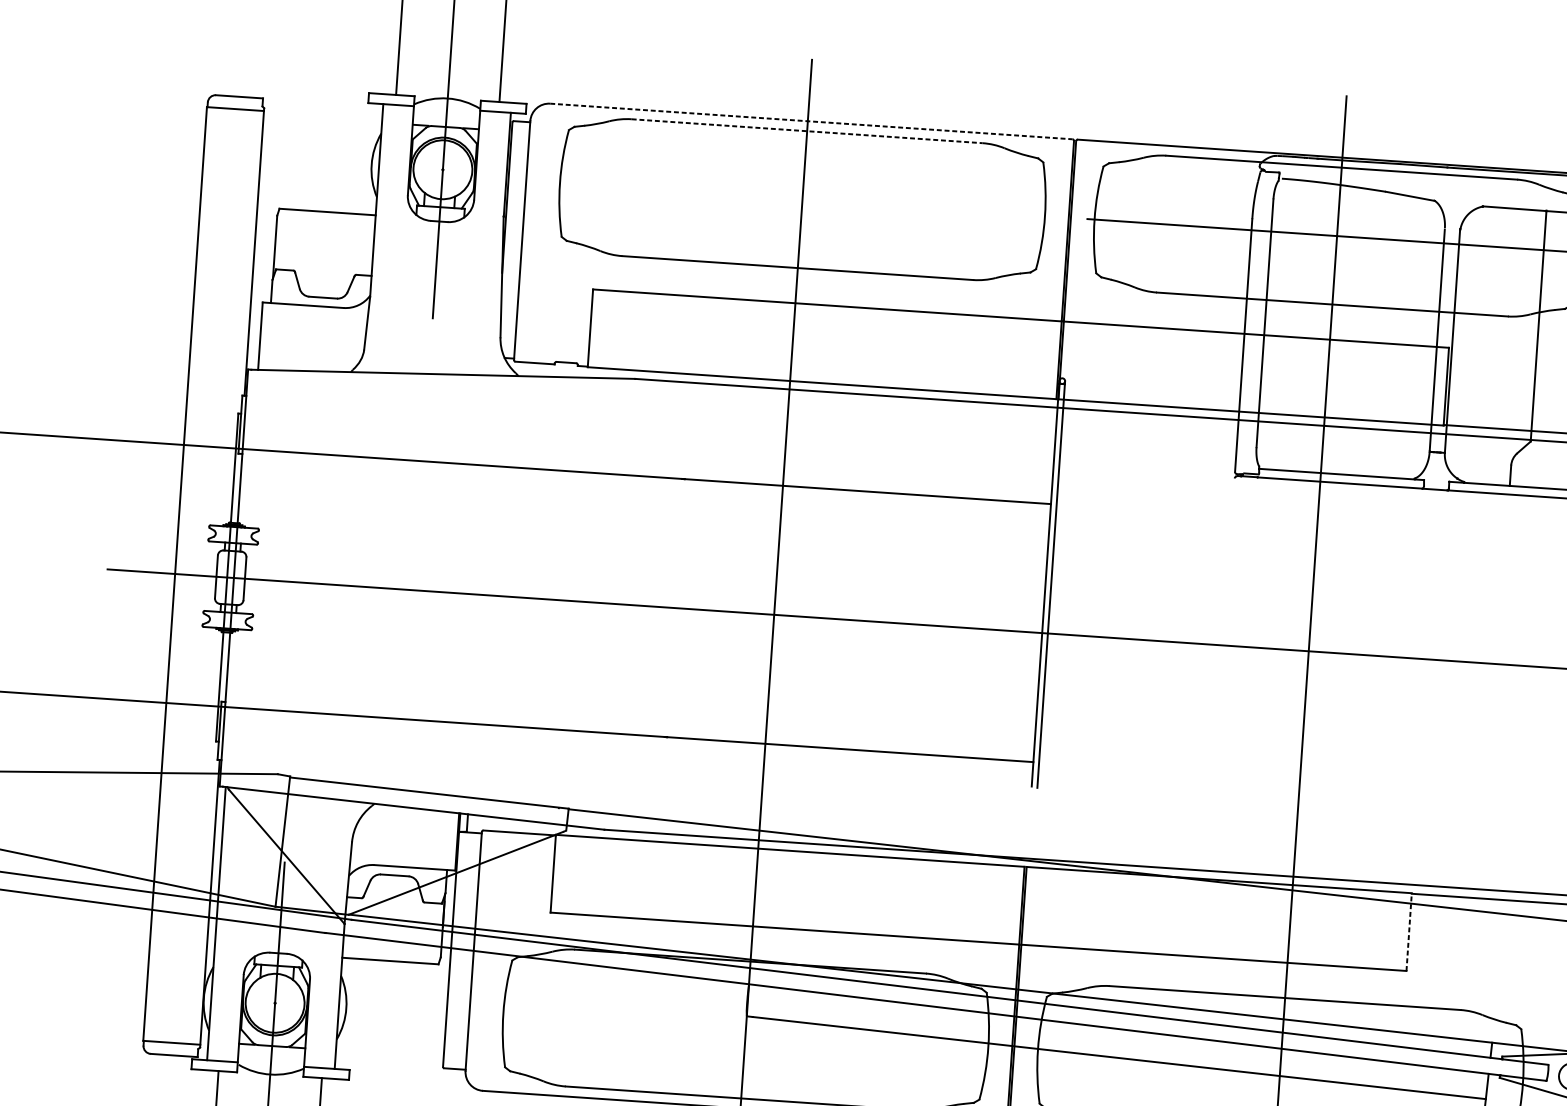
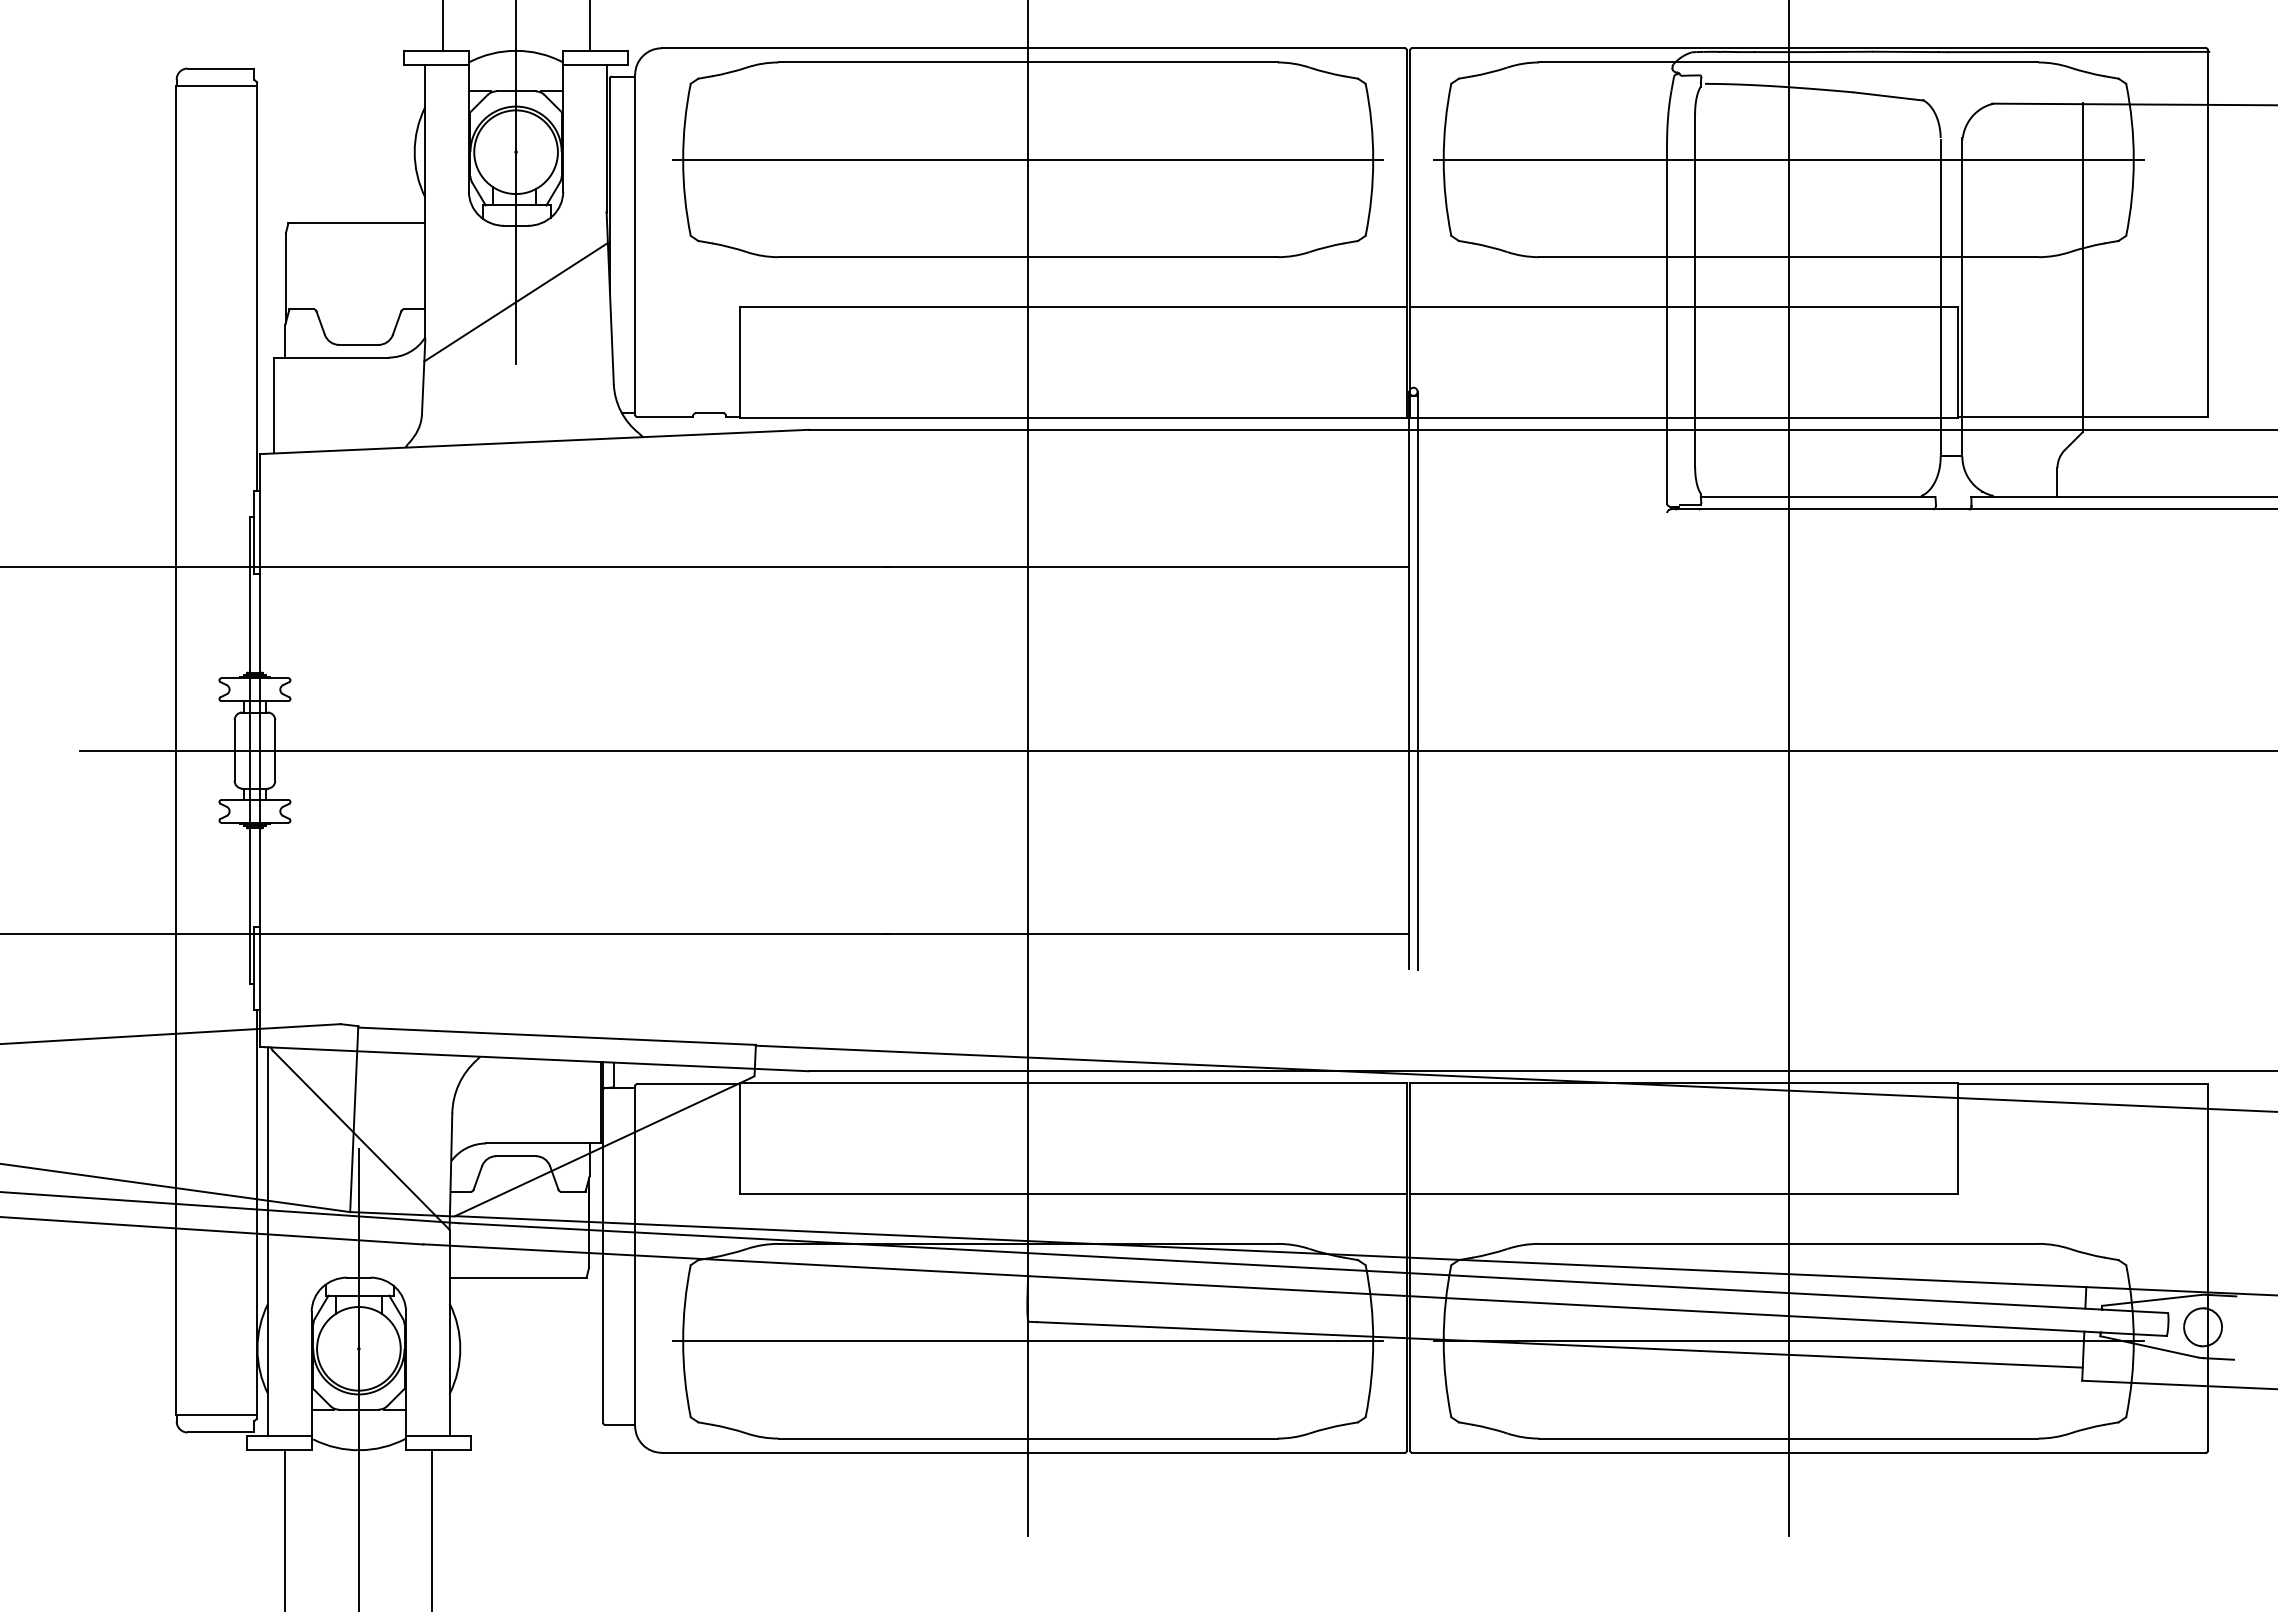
line: (811, 121) -> (1033, 48), dashed -> solid
line: (807, 131) -> (1028, 62), dashed -> solid
line: (802, 199) -> (1028, 159), added
line: (435, 275) -> (515, 302), added
line: (1409, 932) -> (1958, 1138), dashed -> solid
line: (746, 1030) -> (1028, 1341), added
line: (1280, 1066) -> (1788, 1341), added

